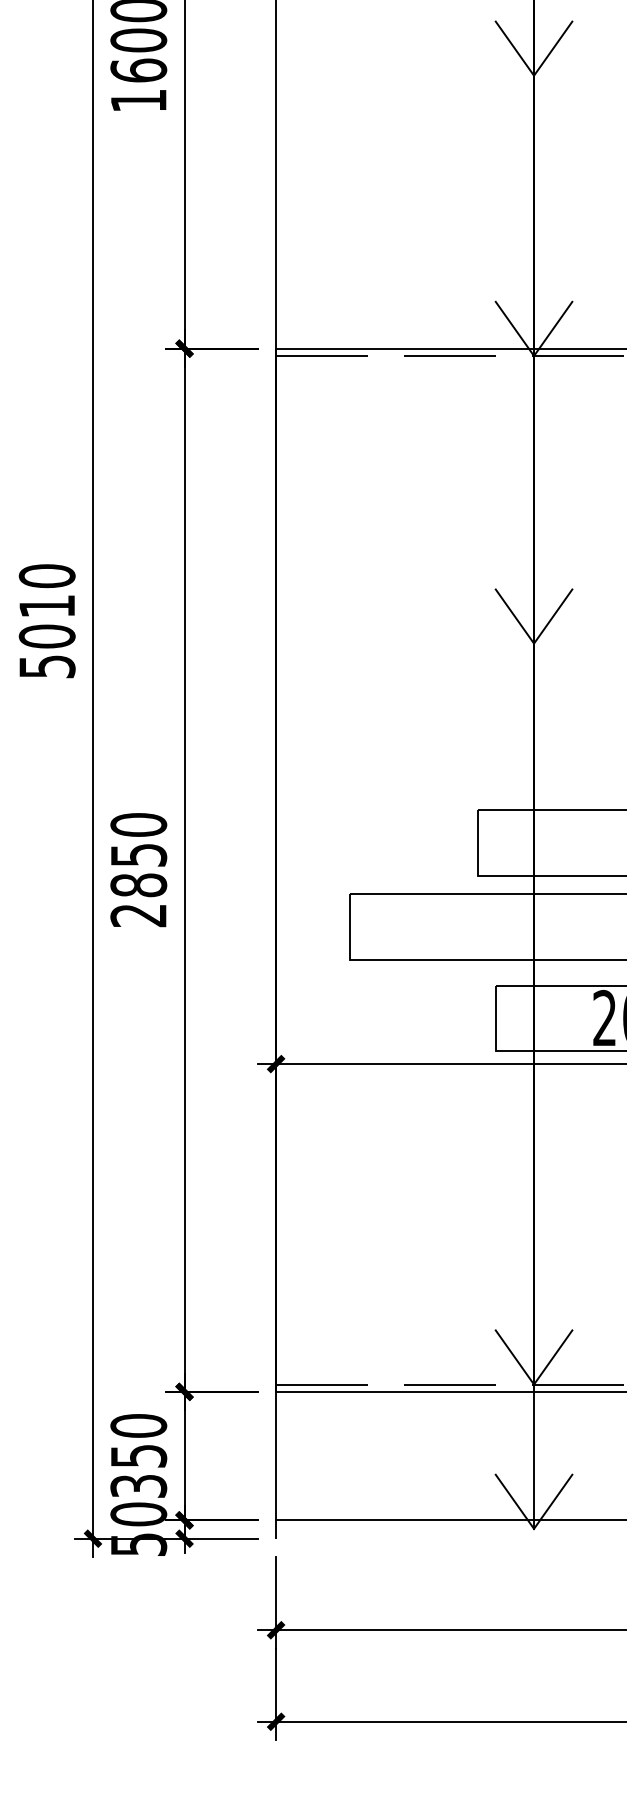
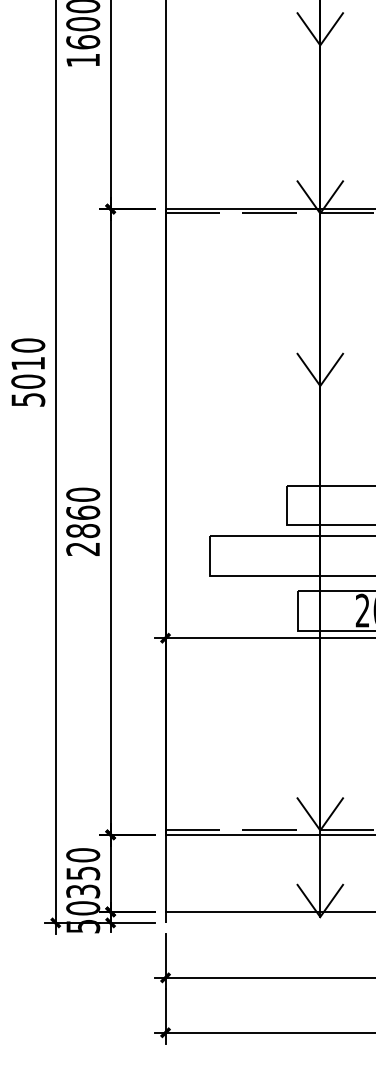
text: (139, 854) -> (83, 512), 2850 -> 2860

